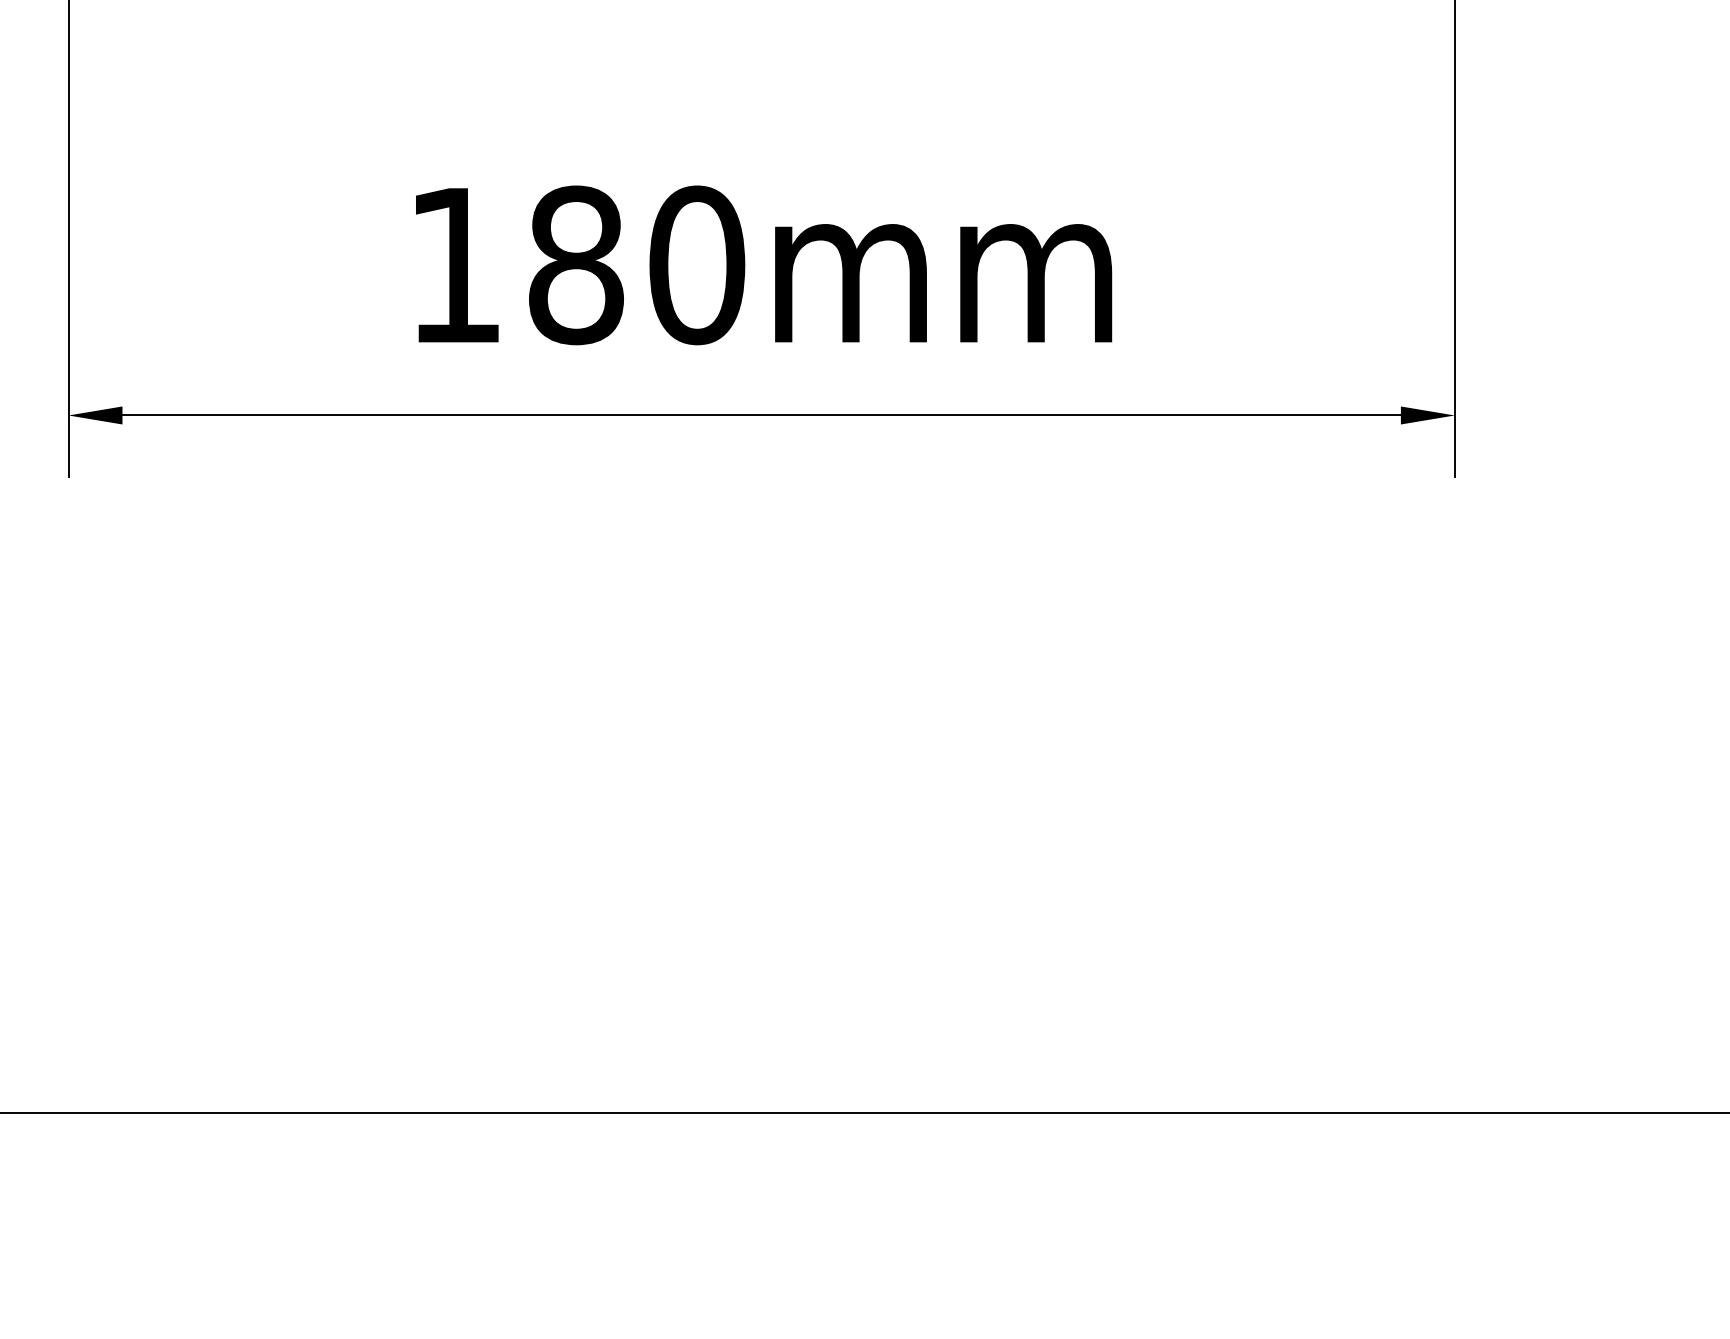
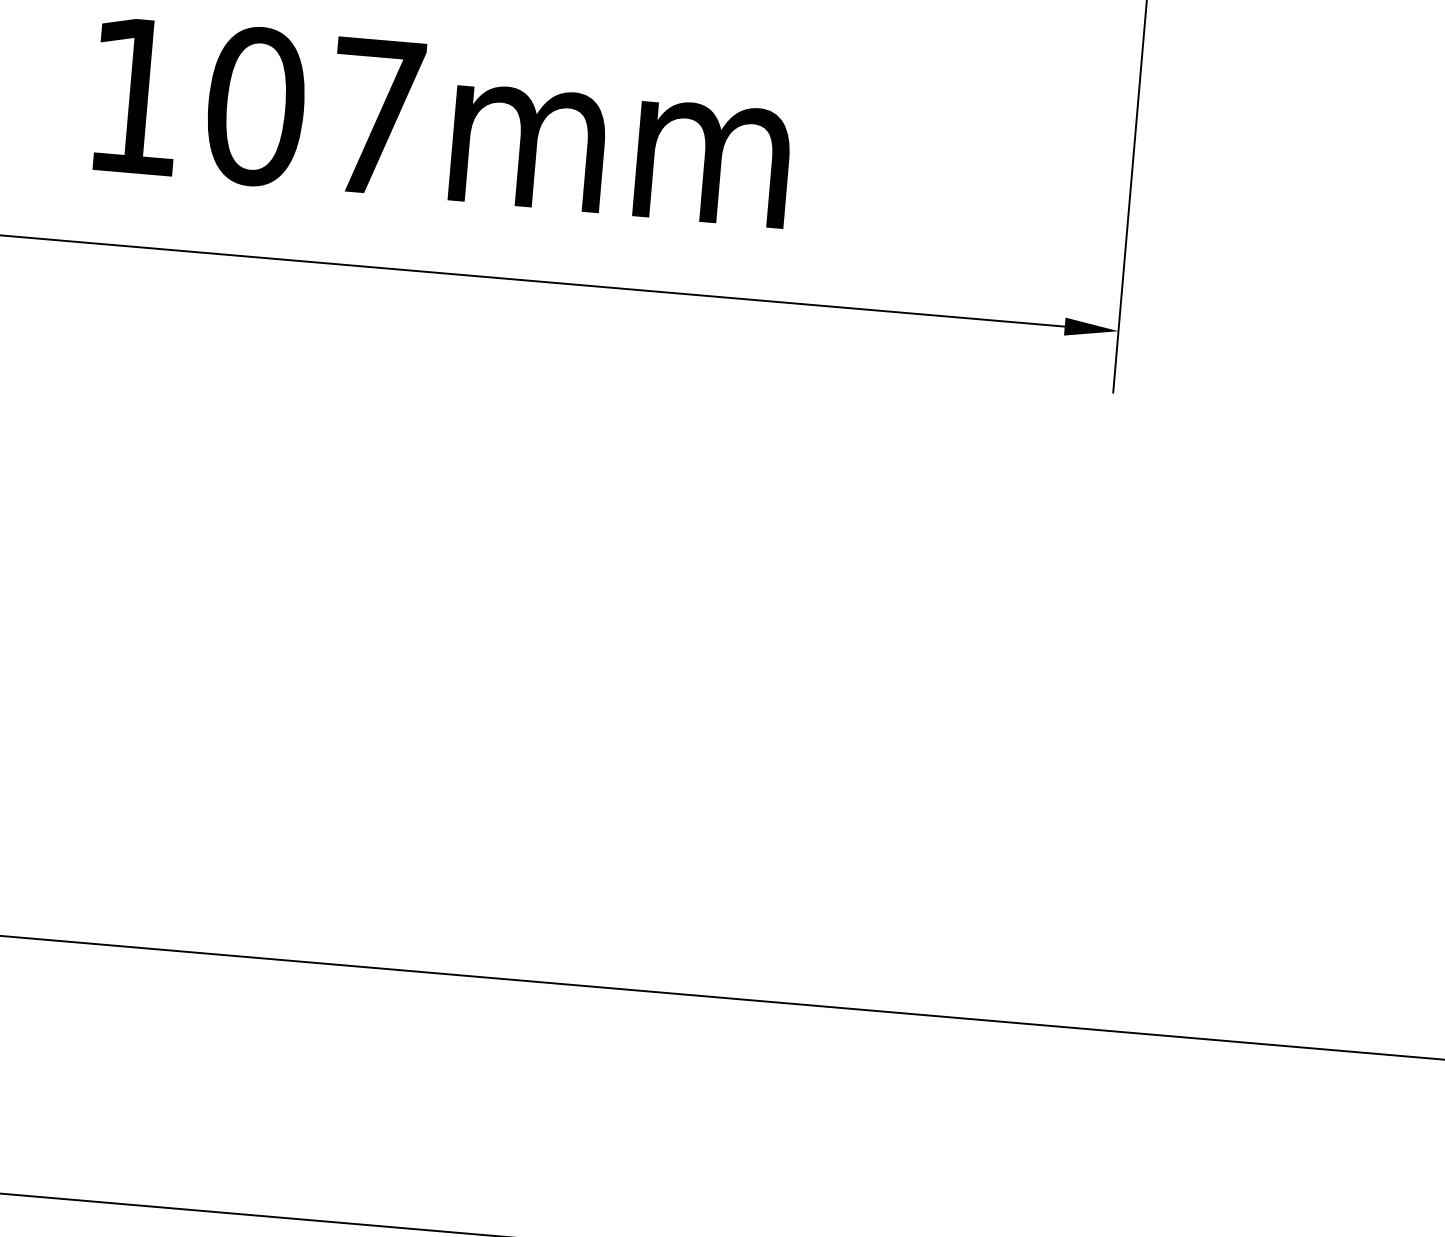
text: (636, 265) -> (315, 111), 180mm -> 107mm

